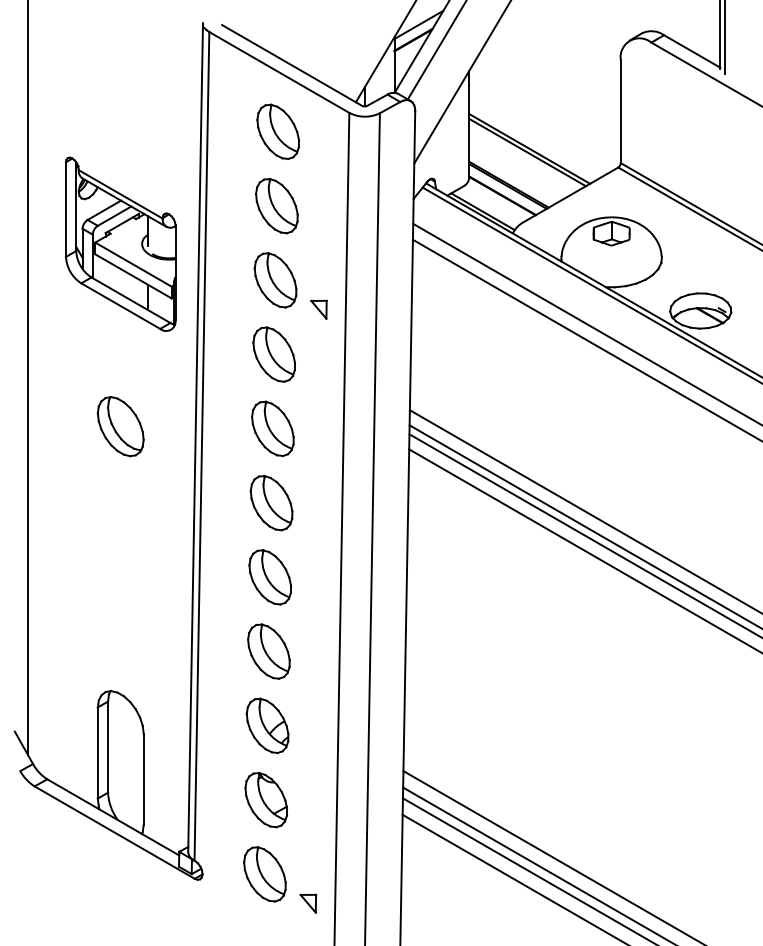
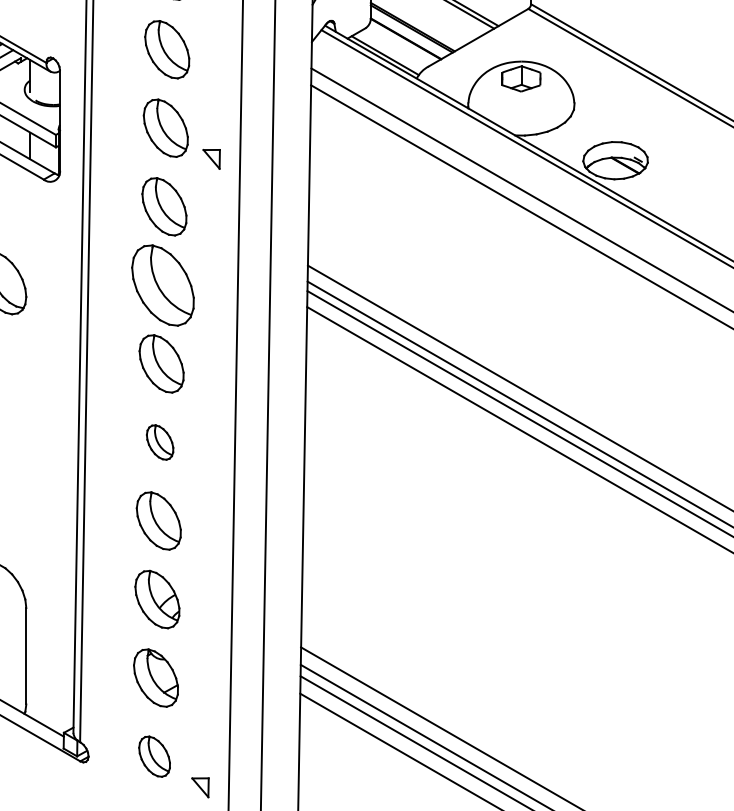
part: (272, 428) -> (162, 284), size x1.4
part: (269, 577) -> (159, 442), size x0.6
part: (264, 874) -> (154, 756), size x0.7

